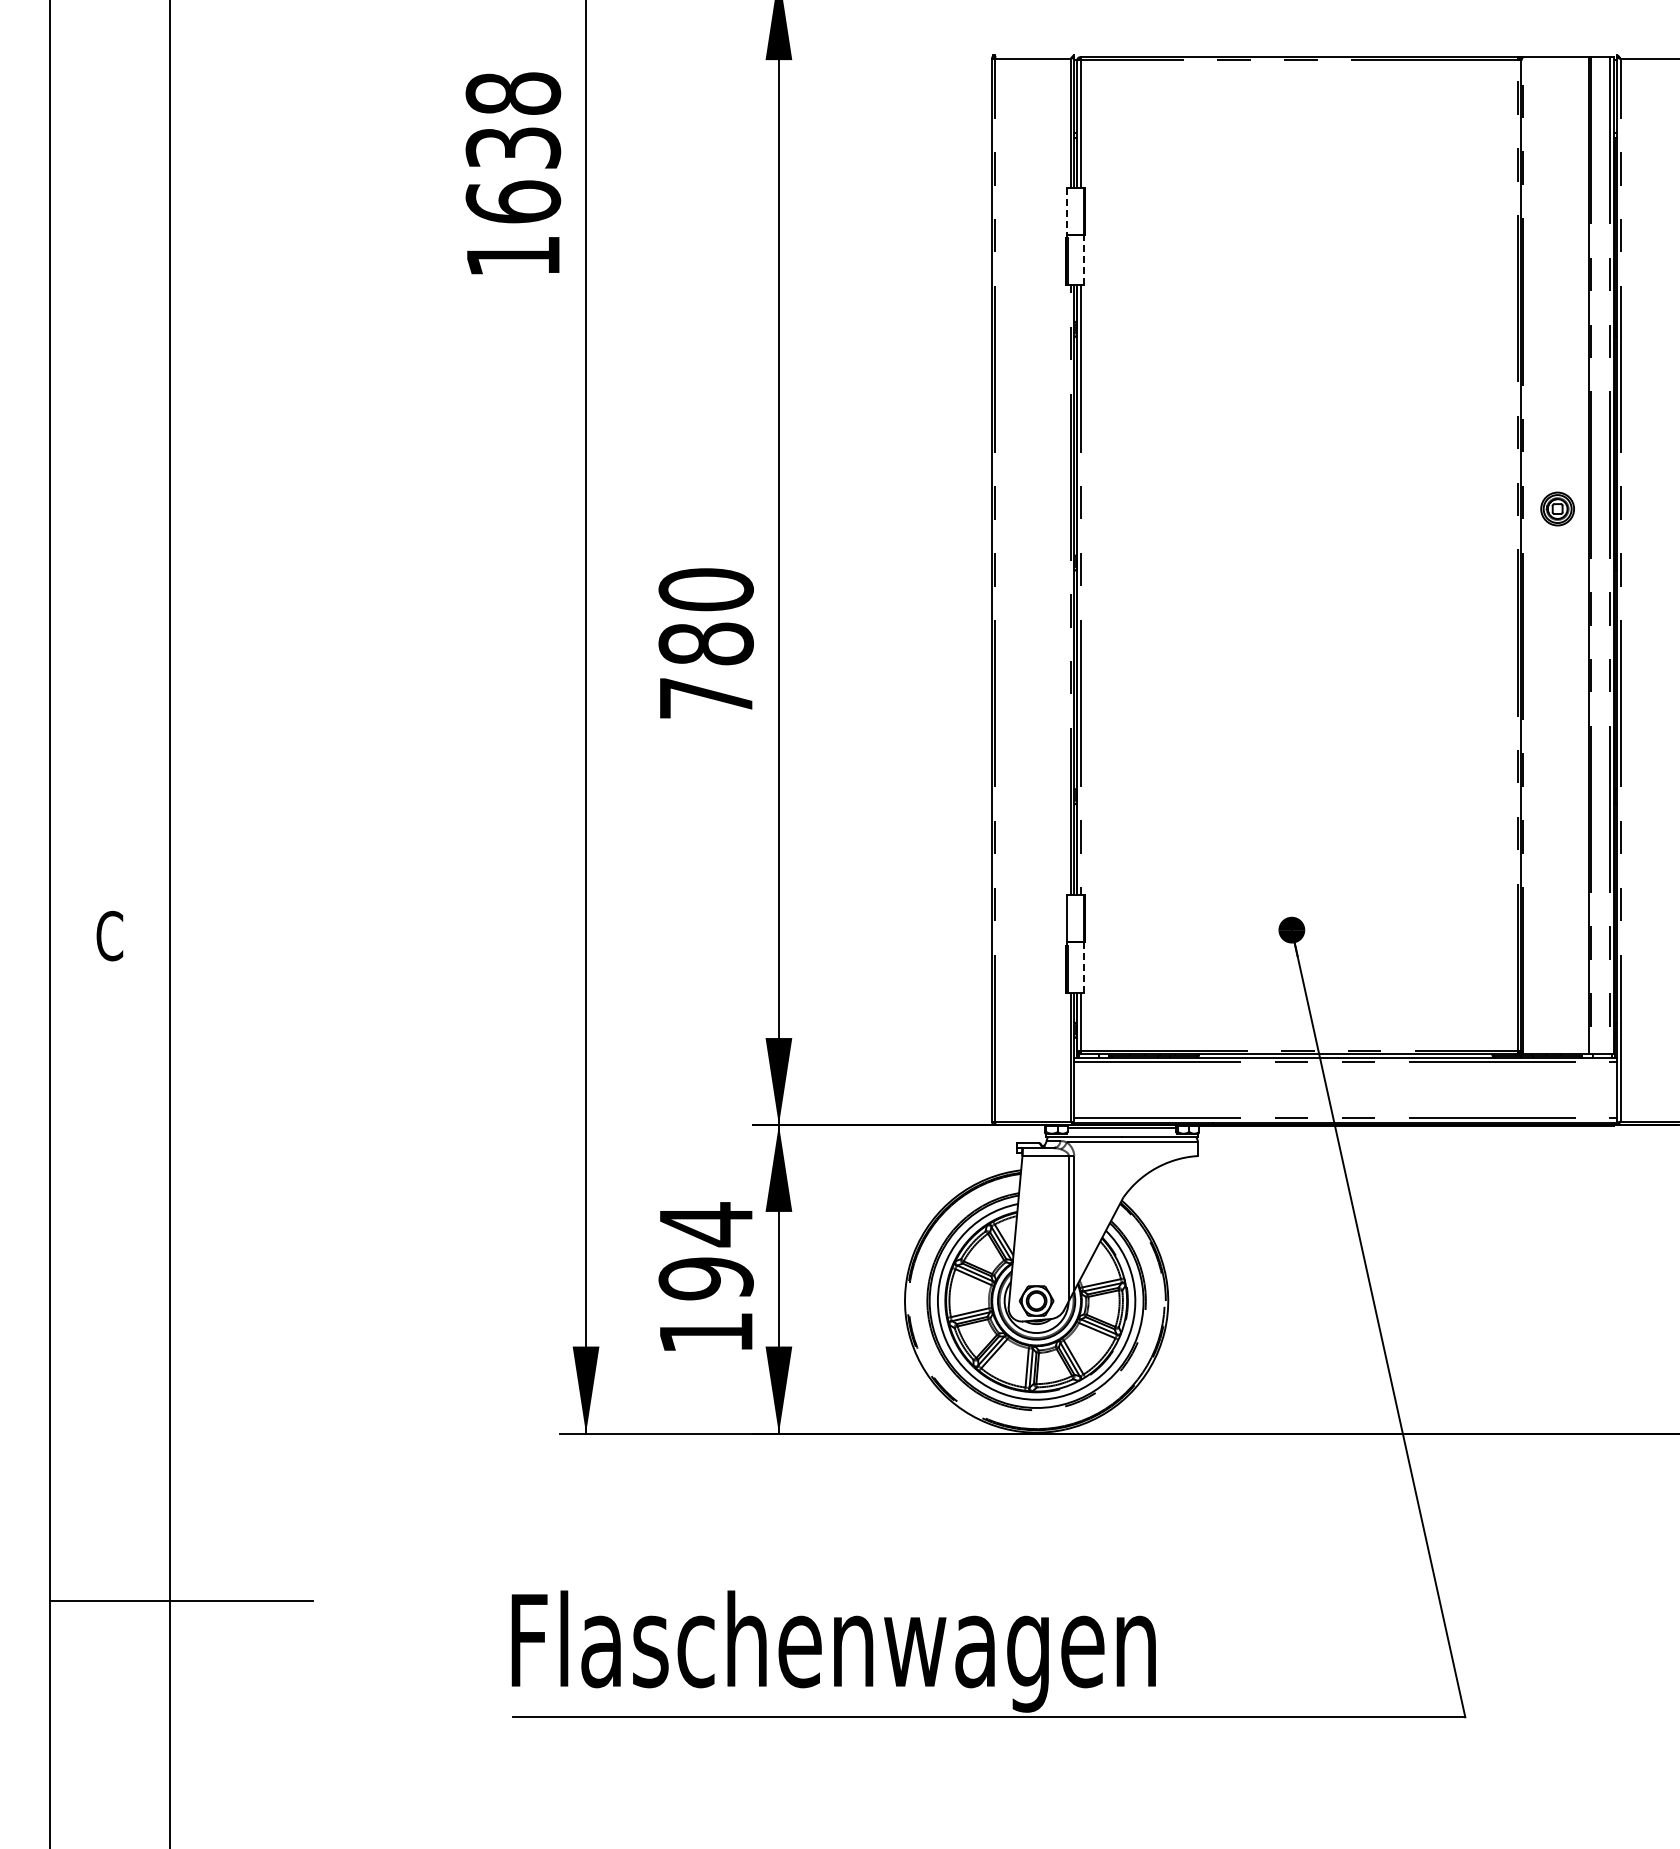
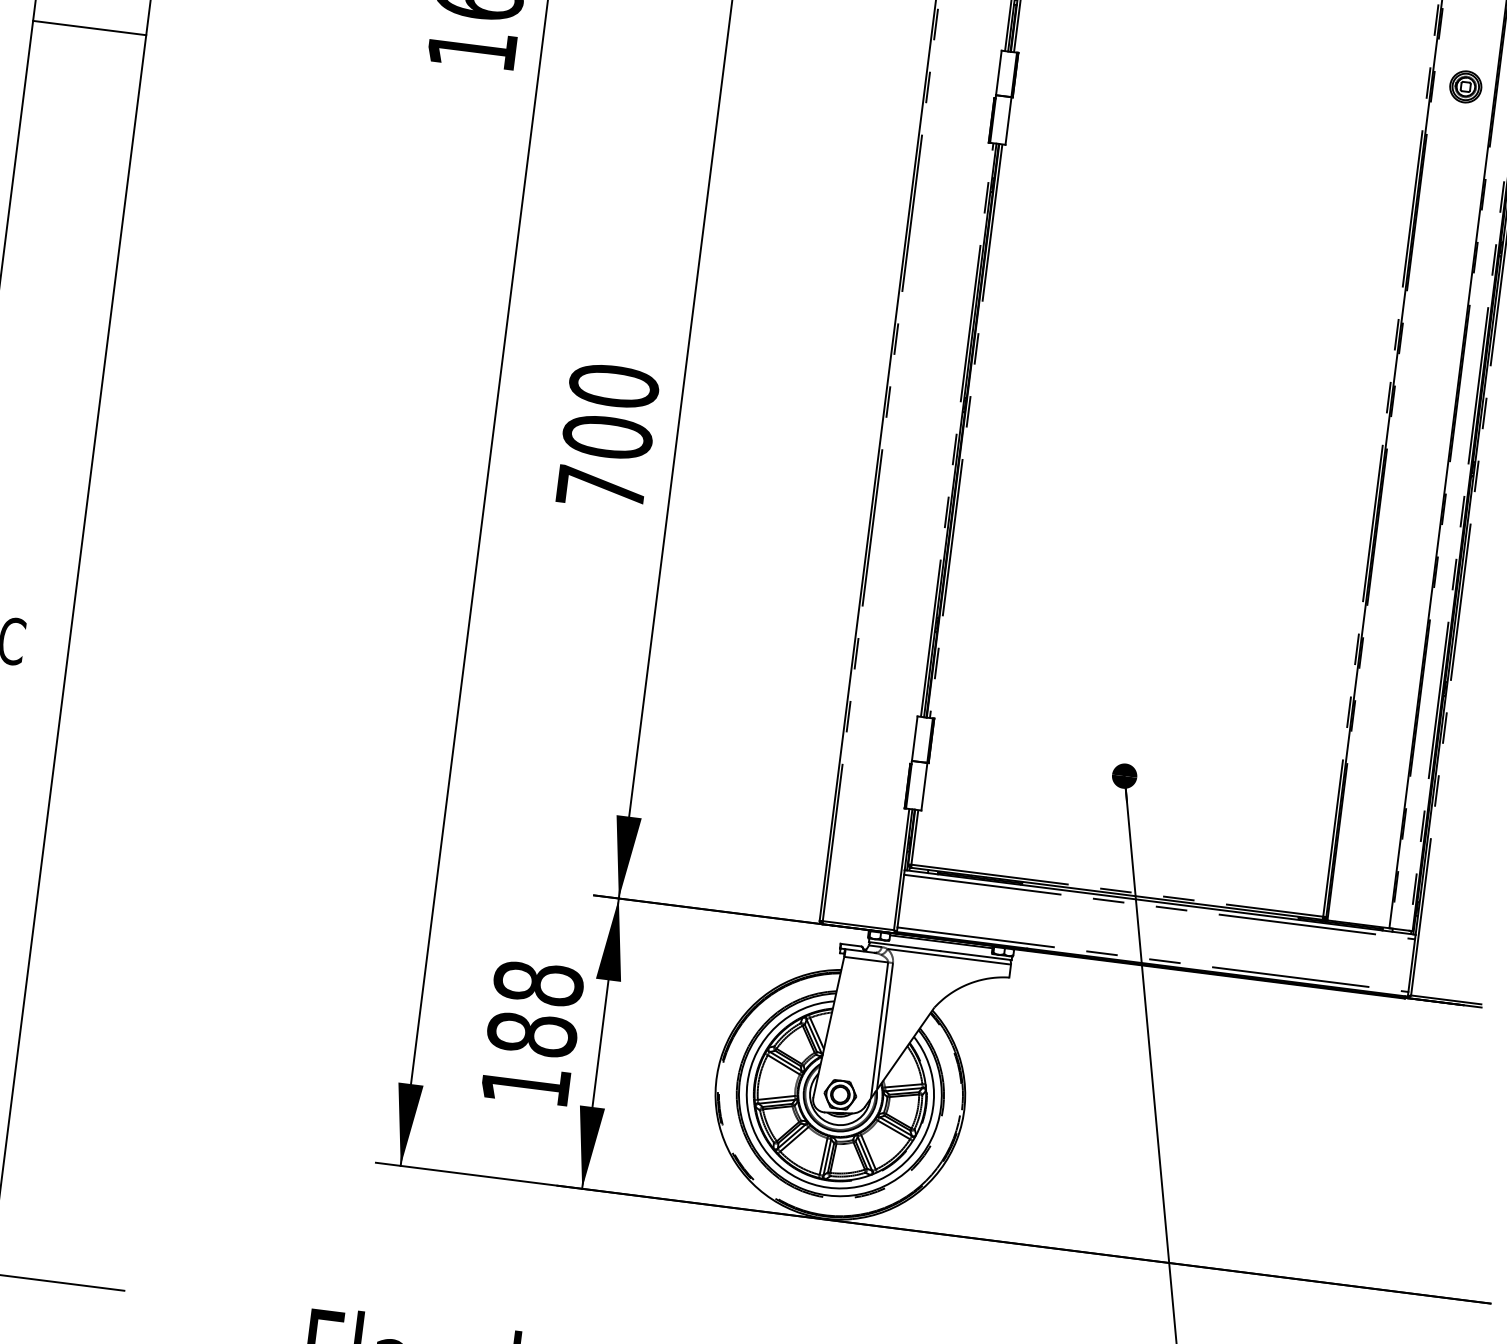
line: (1067, 211) -> (998, 73), dashed -> solid
line: (1083, 259) -> (1008, 120), dashed -> solid
line: (110, 284) -> (89, 28), added
part: (1557, 508) -> (1465, 86), moved
text: (705, 643) -> (606, 436), 780 -> 700
line: (1083, 967) -> (924, 786), dashed -> solid
text: (705, 1251) -> (534, 1008), 194 -> 188

